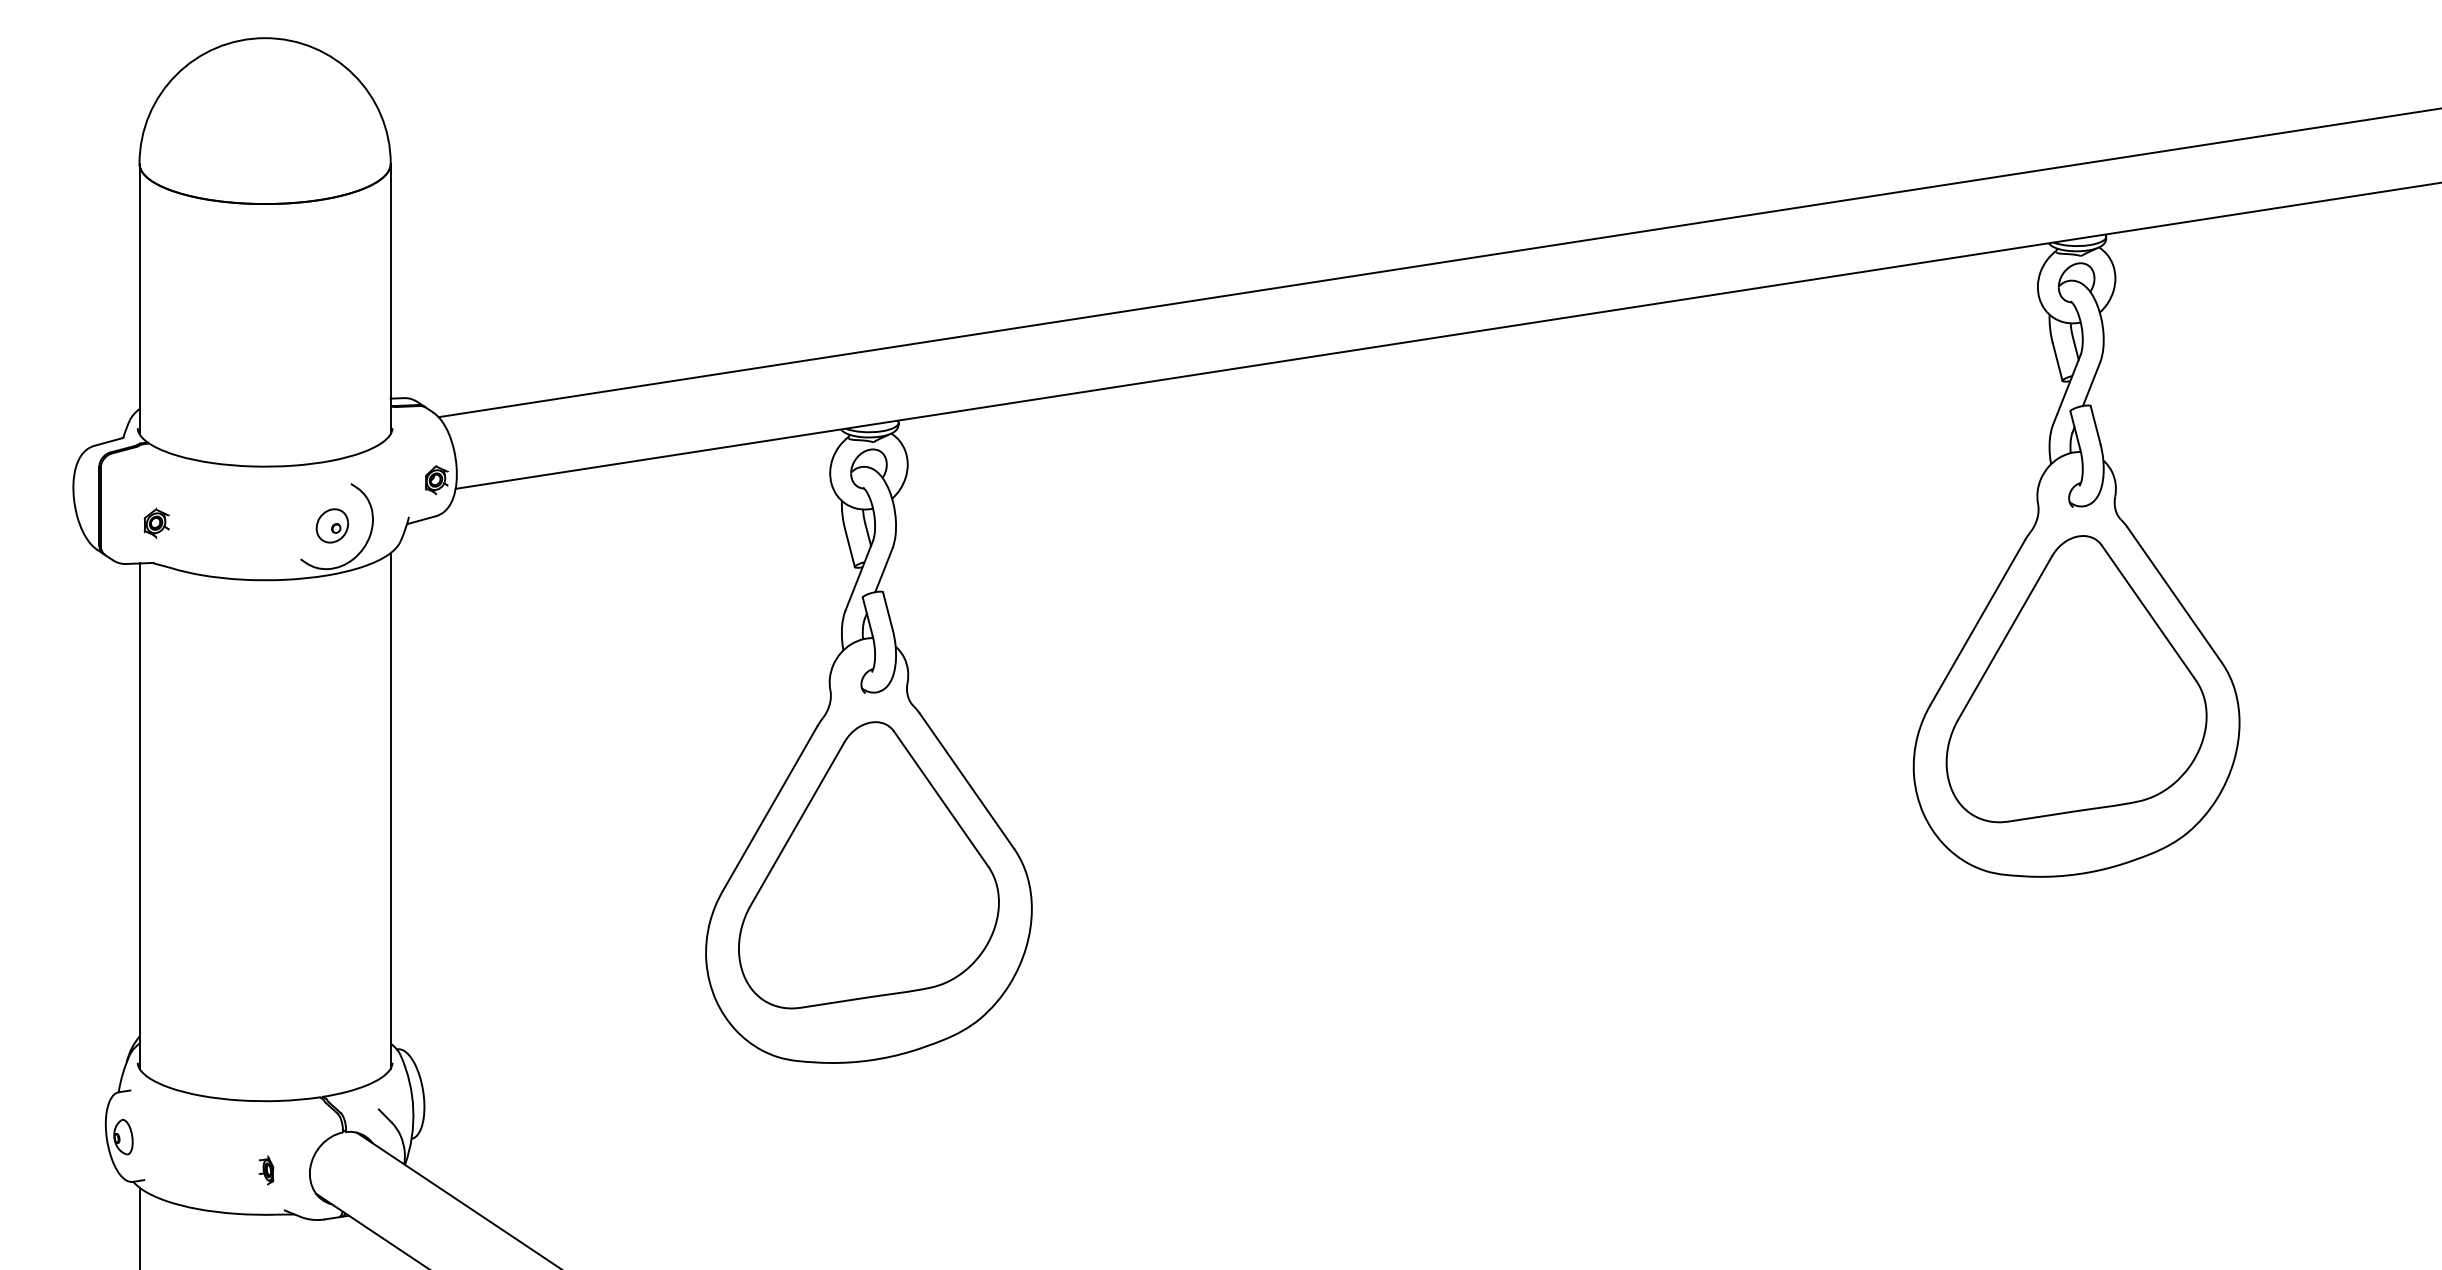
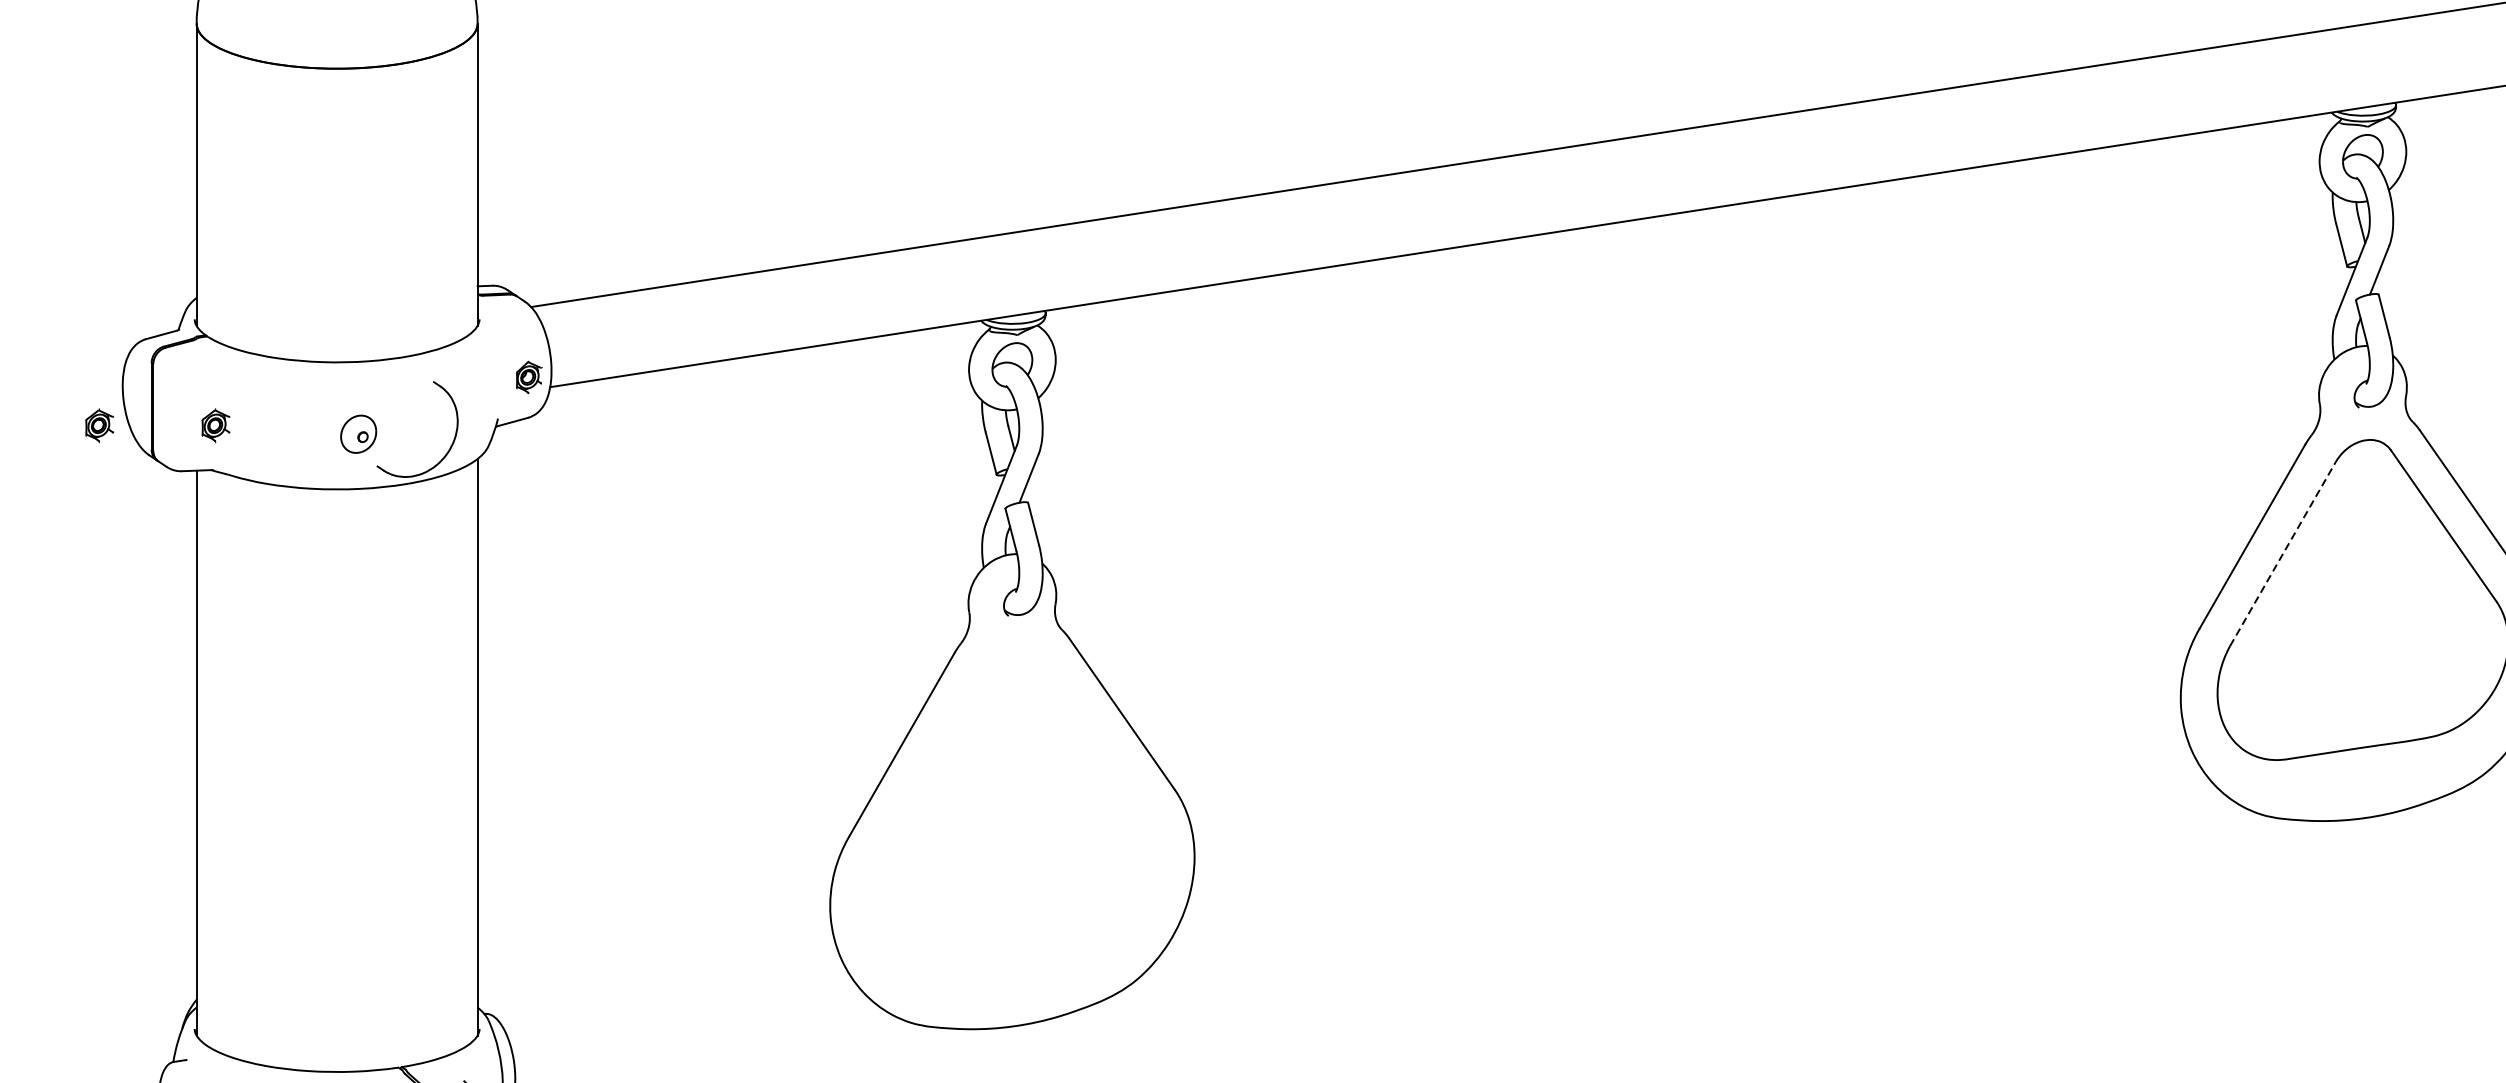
part: (52, 523) -> (99, 425), added
part: (331, 525) -> (357, 433), moved
line: (2005, 638) -> (2283, 554), solid -> dashed
part: (868, 865) -> (1011, 808), removed

